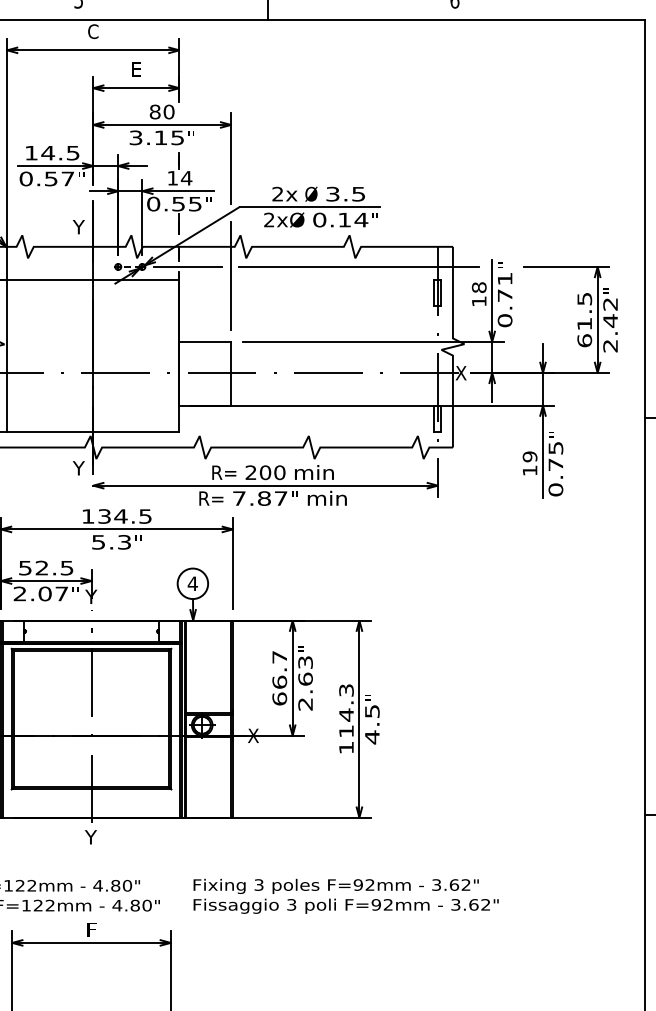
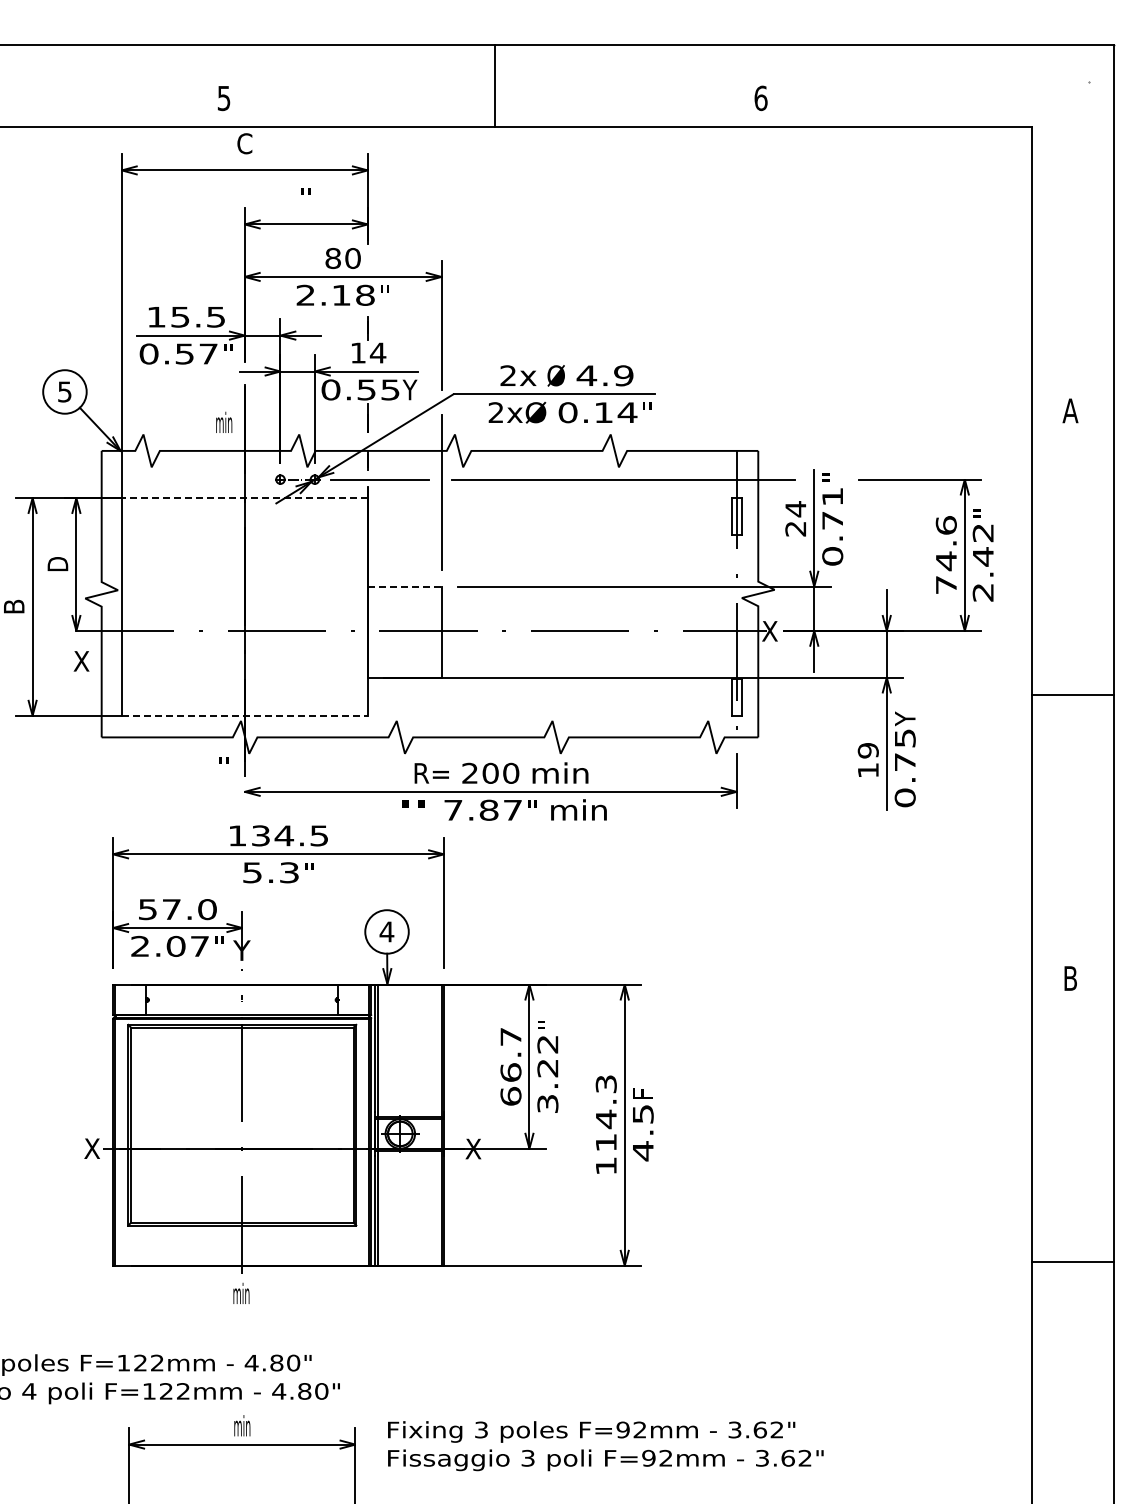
text: (136, 69) -> (306, 197), E -> "
text: (156, 137) -> (335, 294), 3.15 -> 2.18
text: (48, 153) -> (180, 317), 14.5 -> 15.5
text: (345, 194) -> (604, 375), 3.5 -> 4.9
text: (208, 203) -> (409, 389), " -> Y
text: (78, 226) -> (223, 421), Y -> min
line: (93, 280) -> (244, 498), solid -> dashed
text: (479, 294) -> (795, 518), 18 -> 24
text: (584, 320) -> (945, 555), 61.5 -> 74.6
line: (205, 341) -> (404, 586), solid -> dashed
line: (93, 432) -> (244, 715), solid -> dashed
text: (556, 434) -> (905, 718), " -> Y
text: (78, 467) -> (223, 766), Y -> "
text: (211, 498) -> (413, 810), R= -> "
text: (54, 568) -> (189, 909), 52.5 -> 57.0
text: (305, 683) -> (547, 1074), 2.63 -> 3.22
text: (371, 696) -> (642, 1093), " -> F
text: (90, 837) -> (241, 1293), Y -> min
text: (345, 896) -> (605, 1446), moved
text: (91, 929) -> (242, 1425), F -> min

